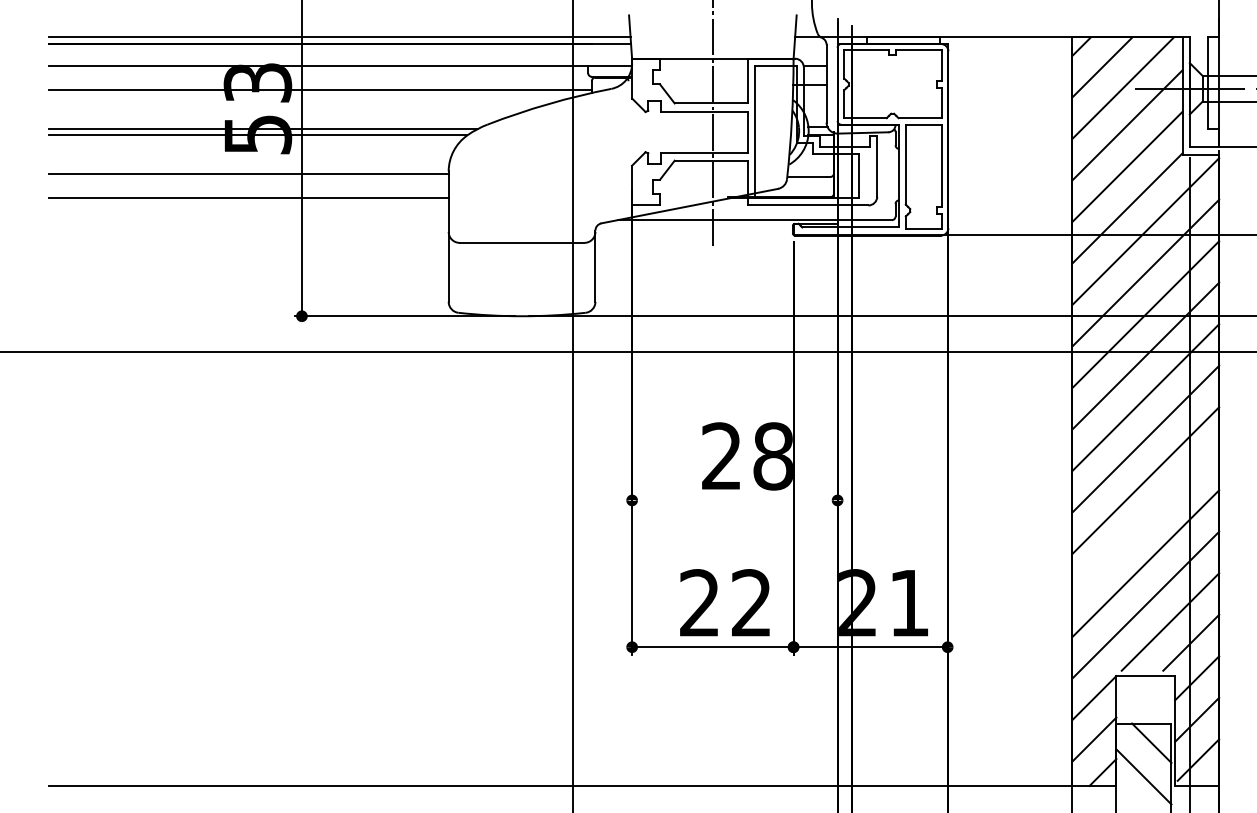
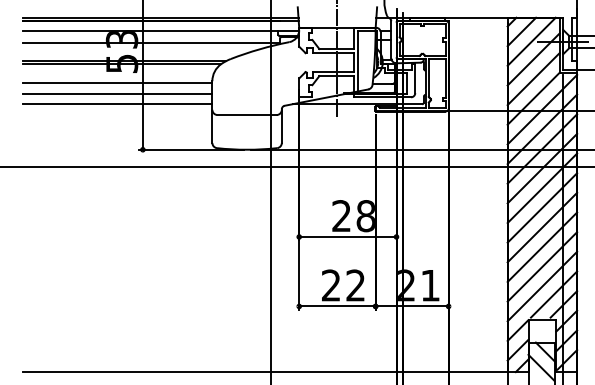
line: (248, 220) -> (117, 104), added
line: (734, 499) -> (347, 236), added
line: (1146, 520) -> (542, 246), added

